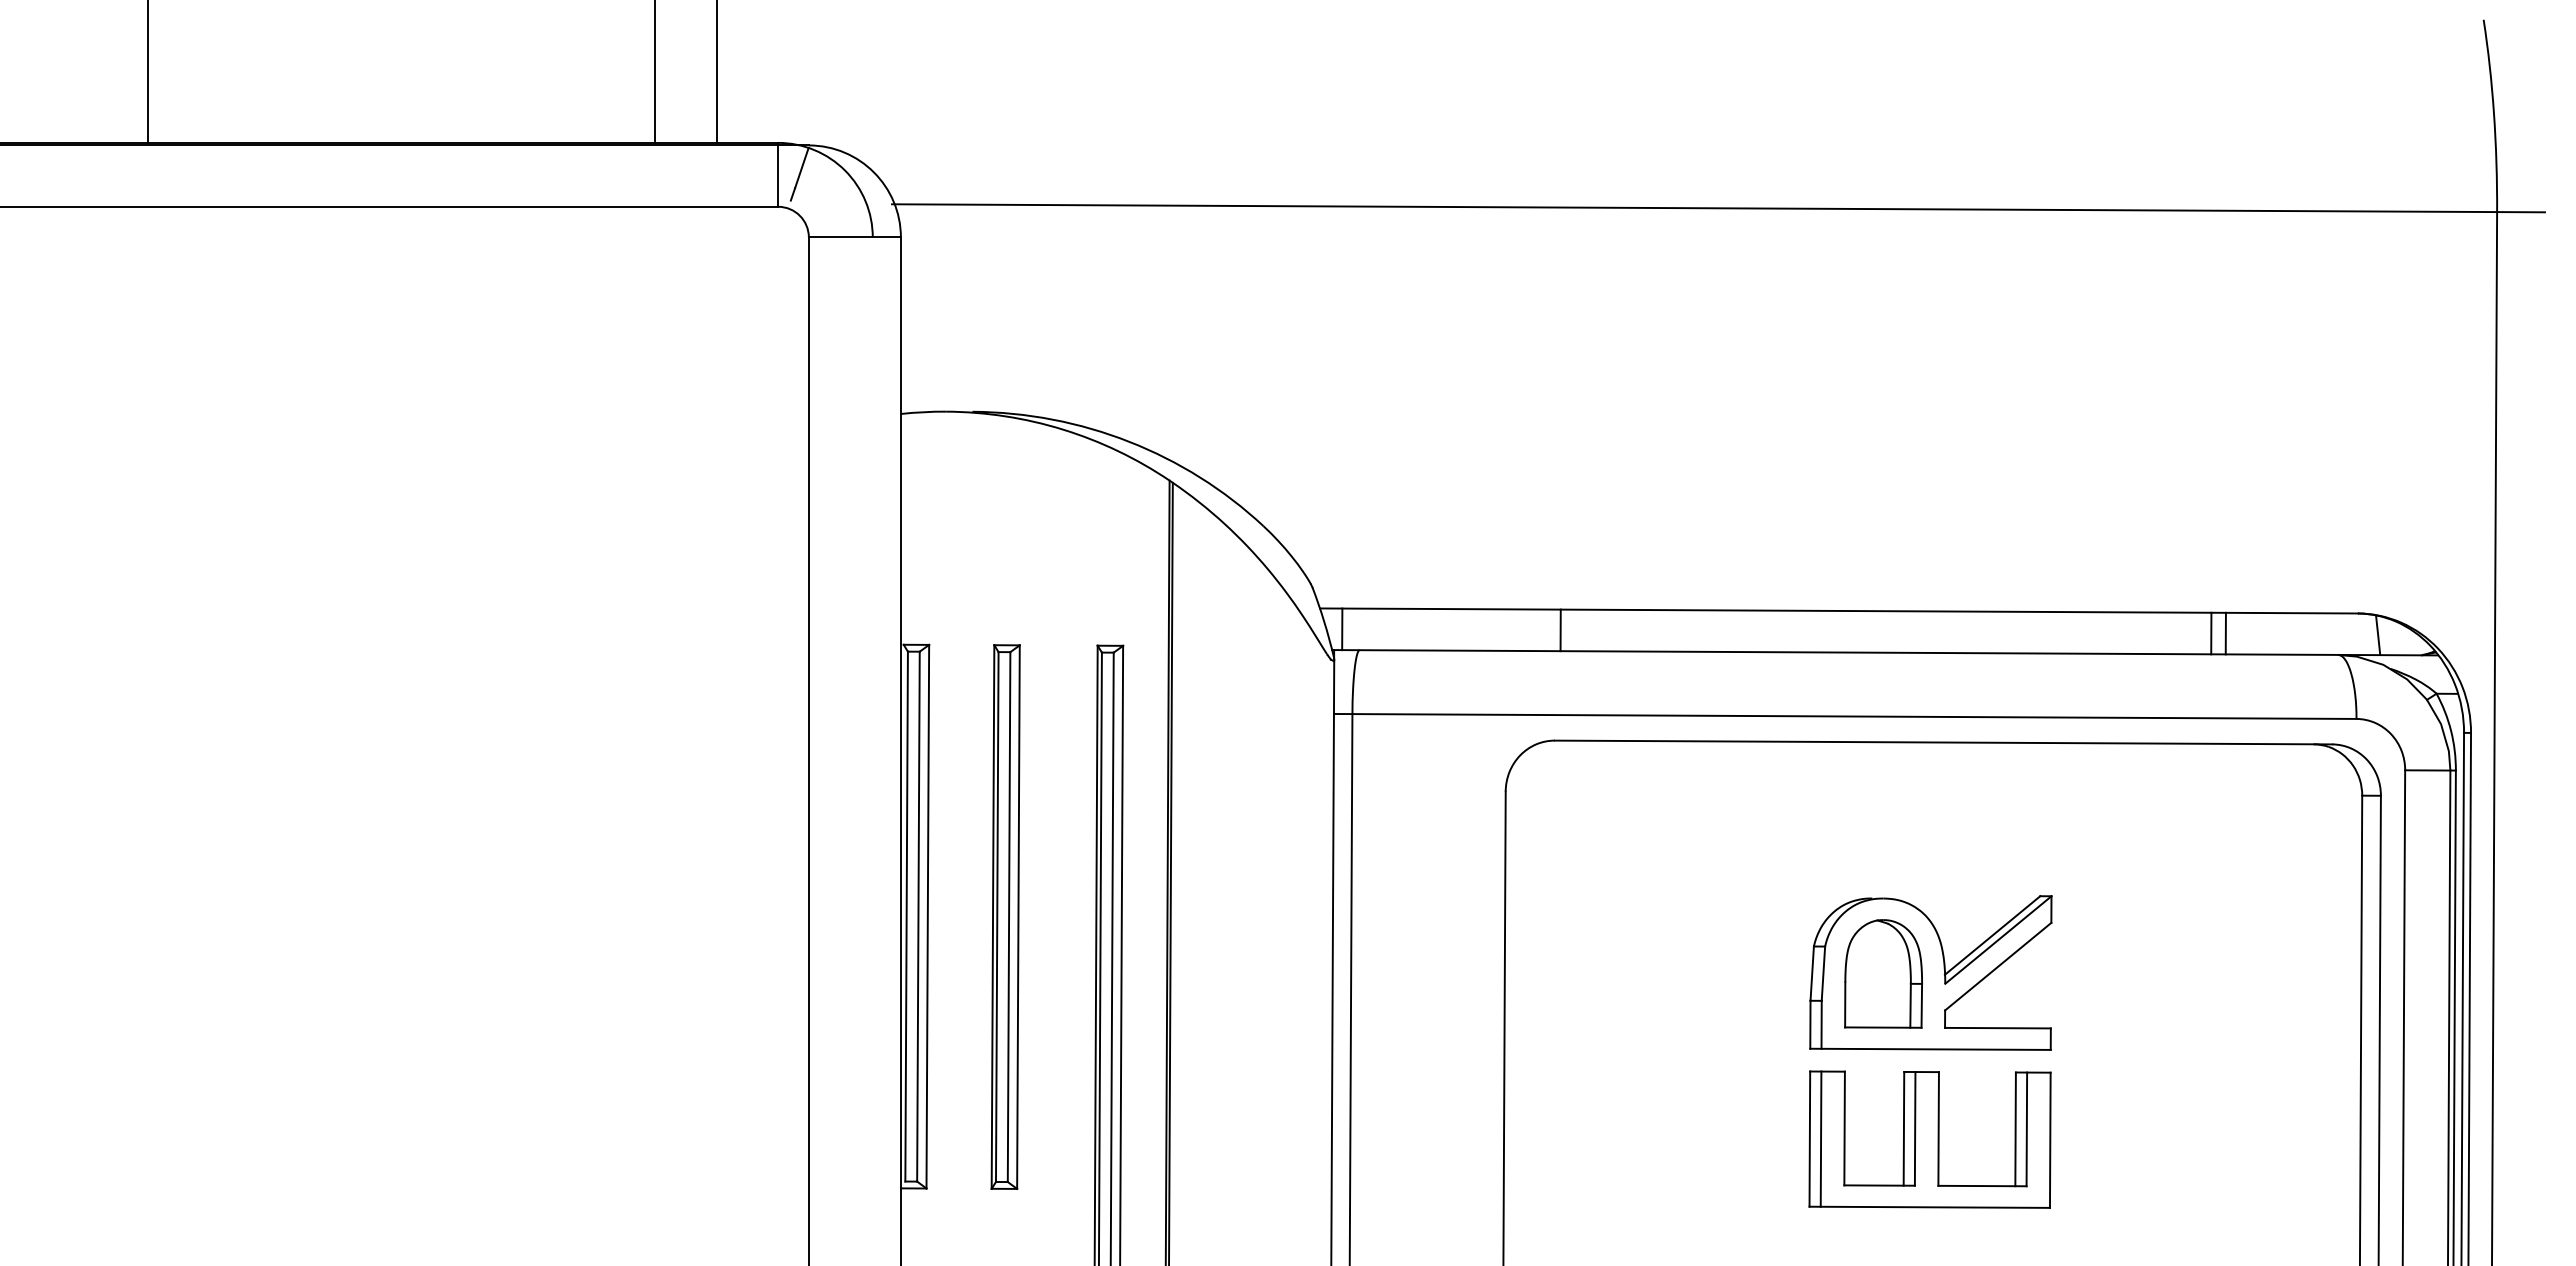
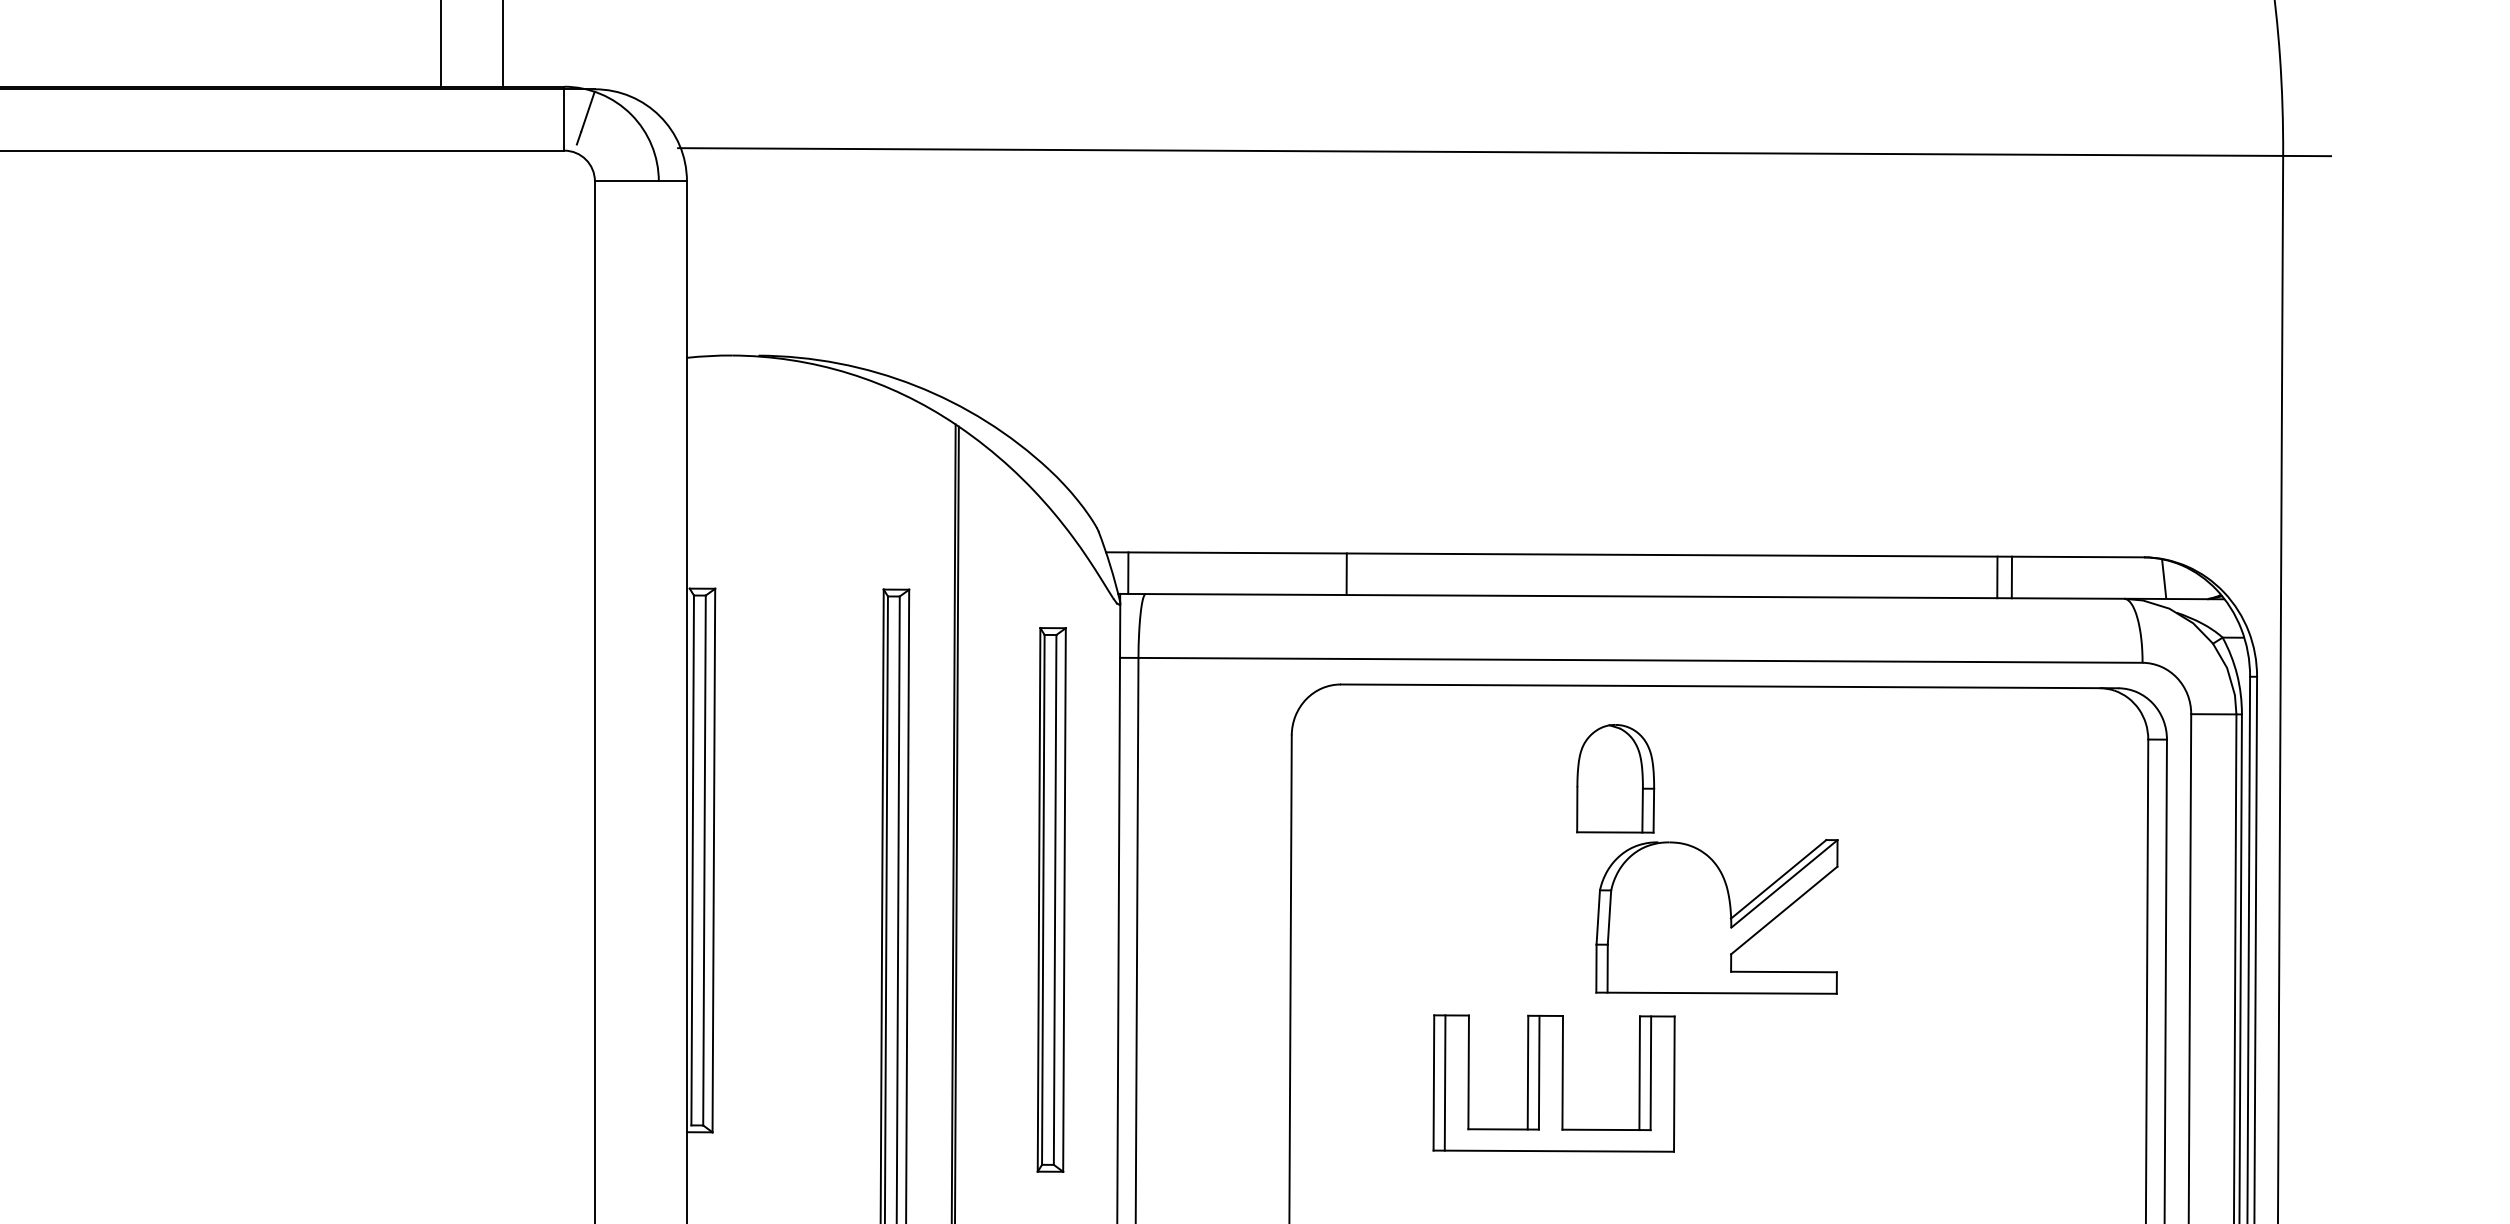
part: (1005, 916) -> (1051, 899), moved
part: (1883, 973) -> (1615, 778), moved
part: (1929, 1139) -> (1553, 1083), moved

